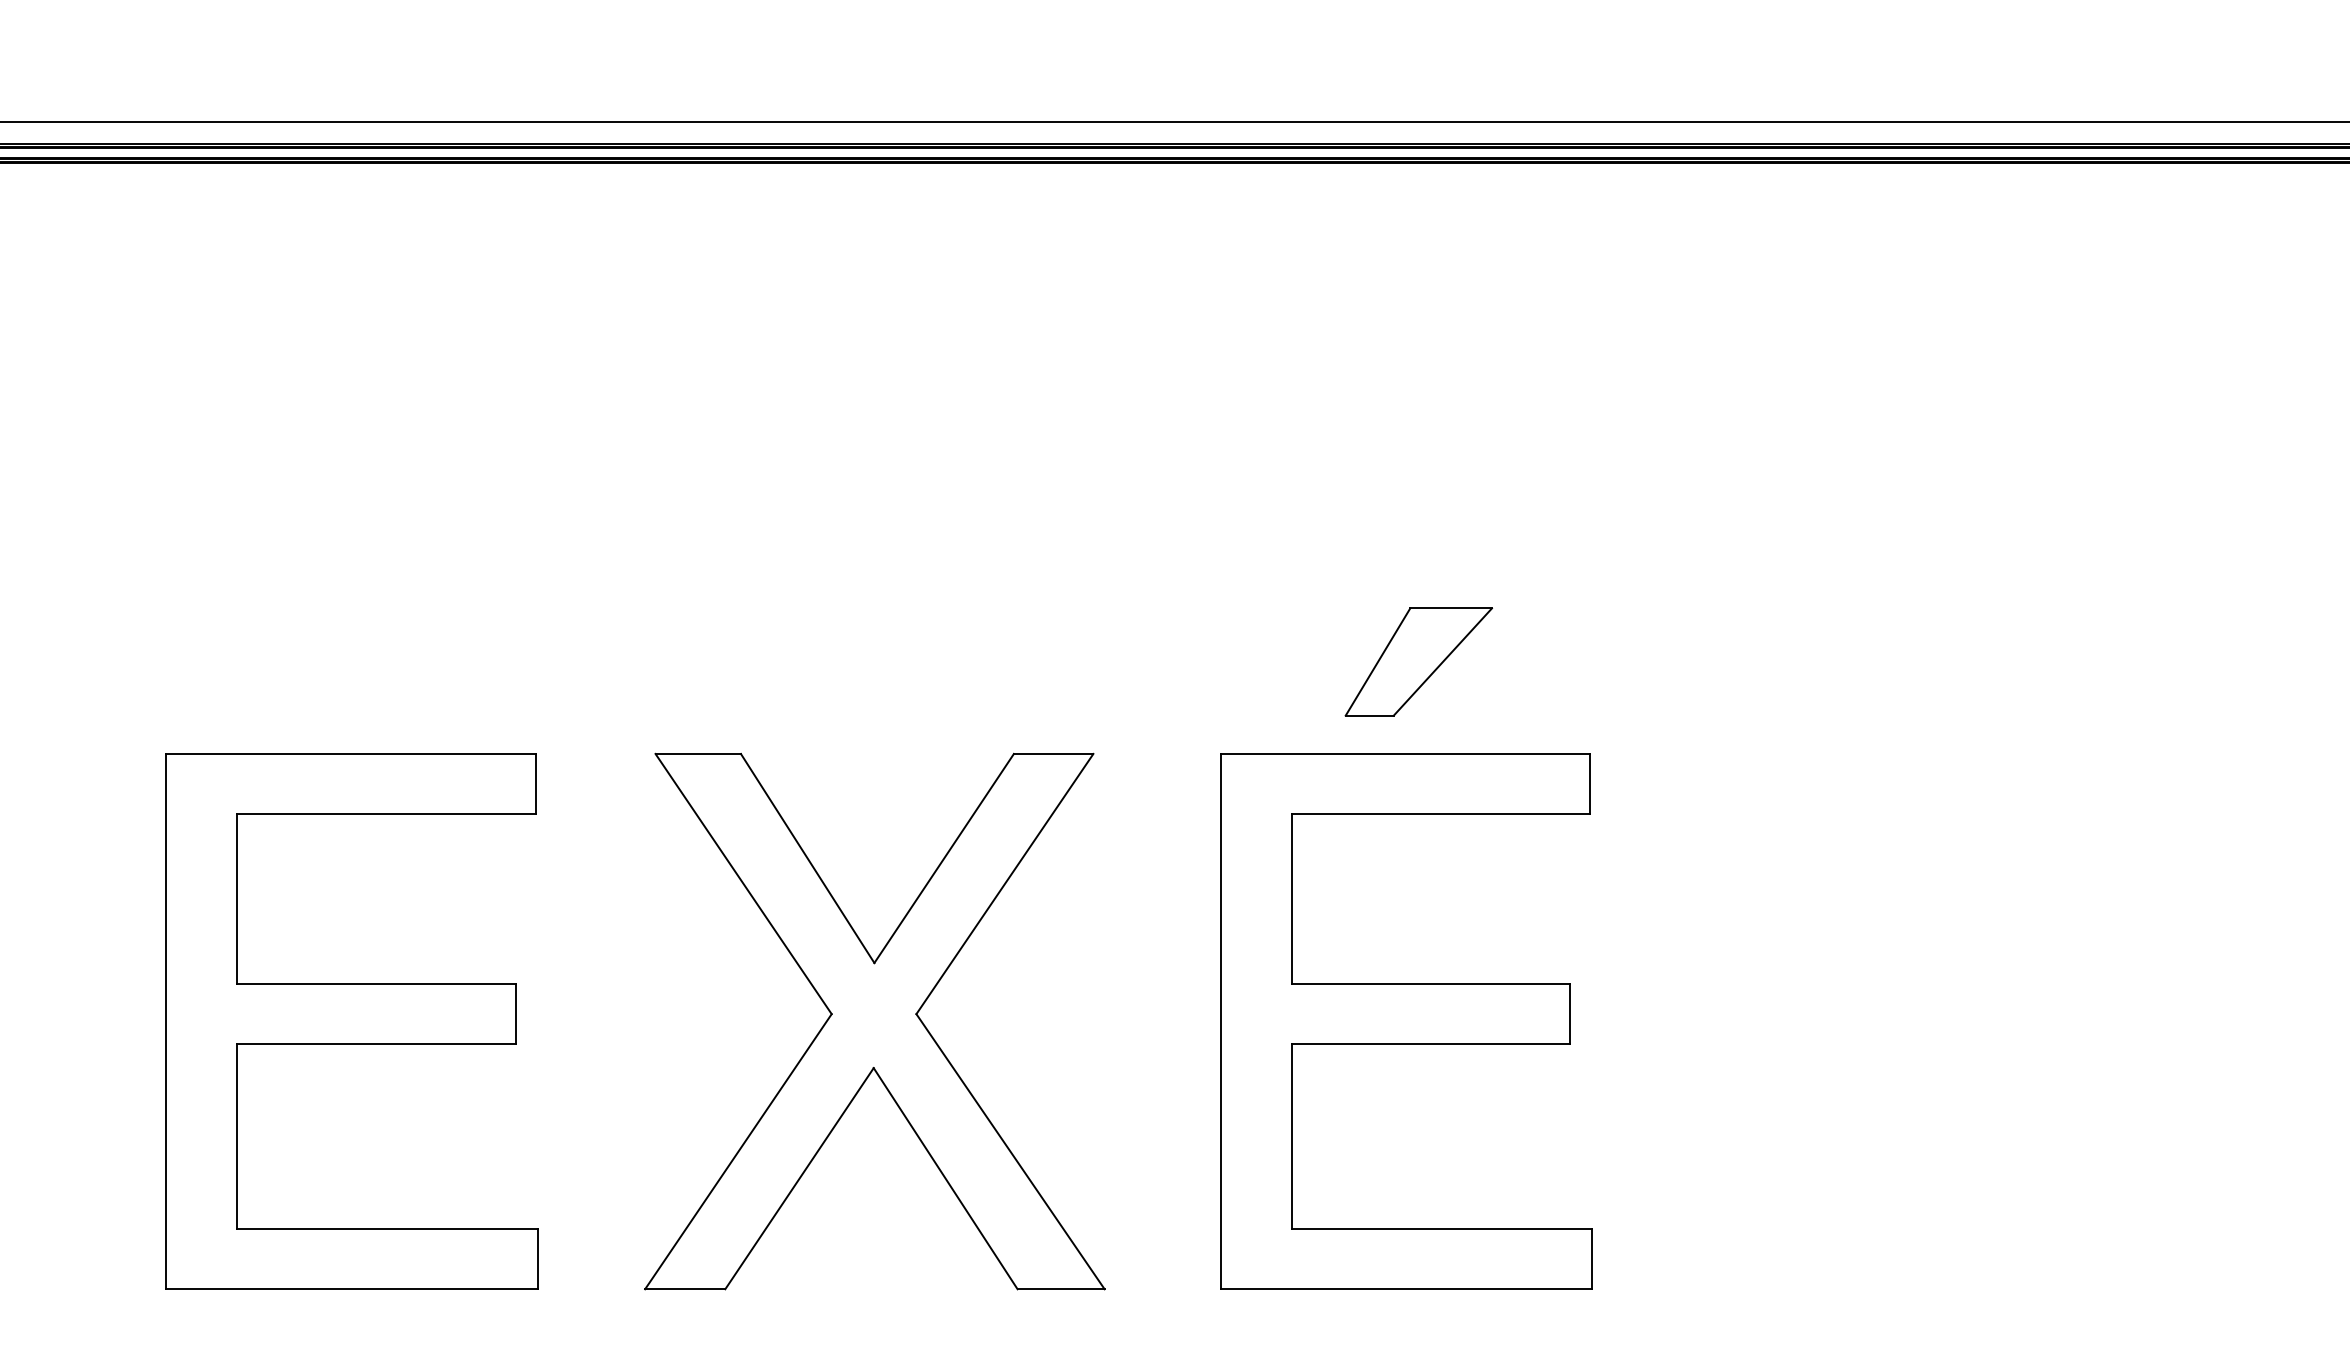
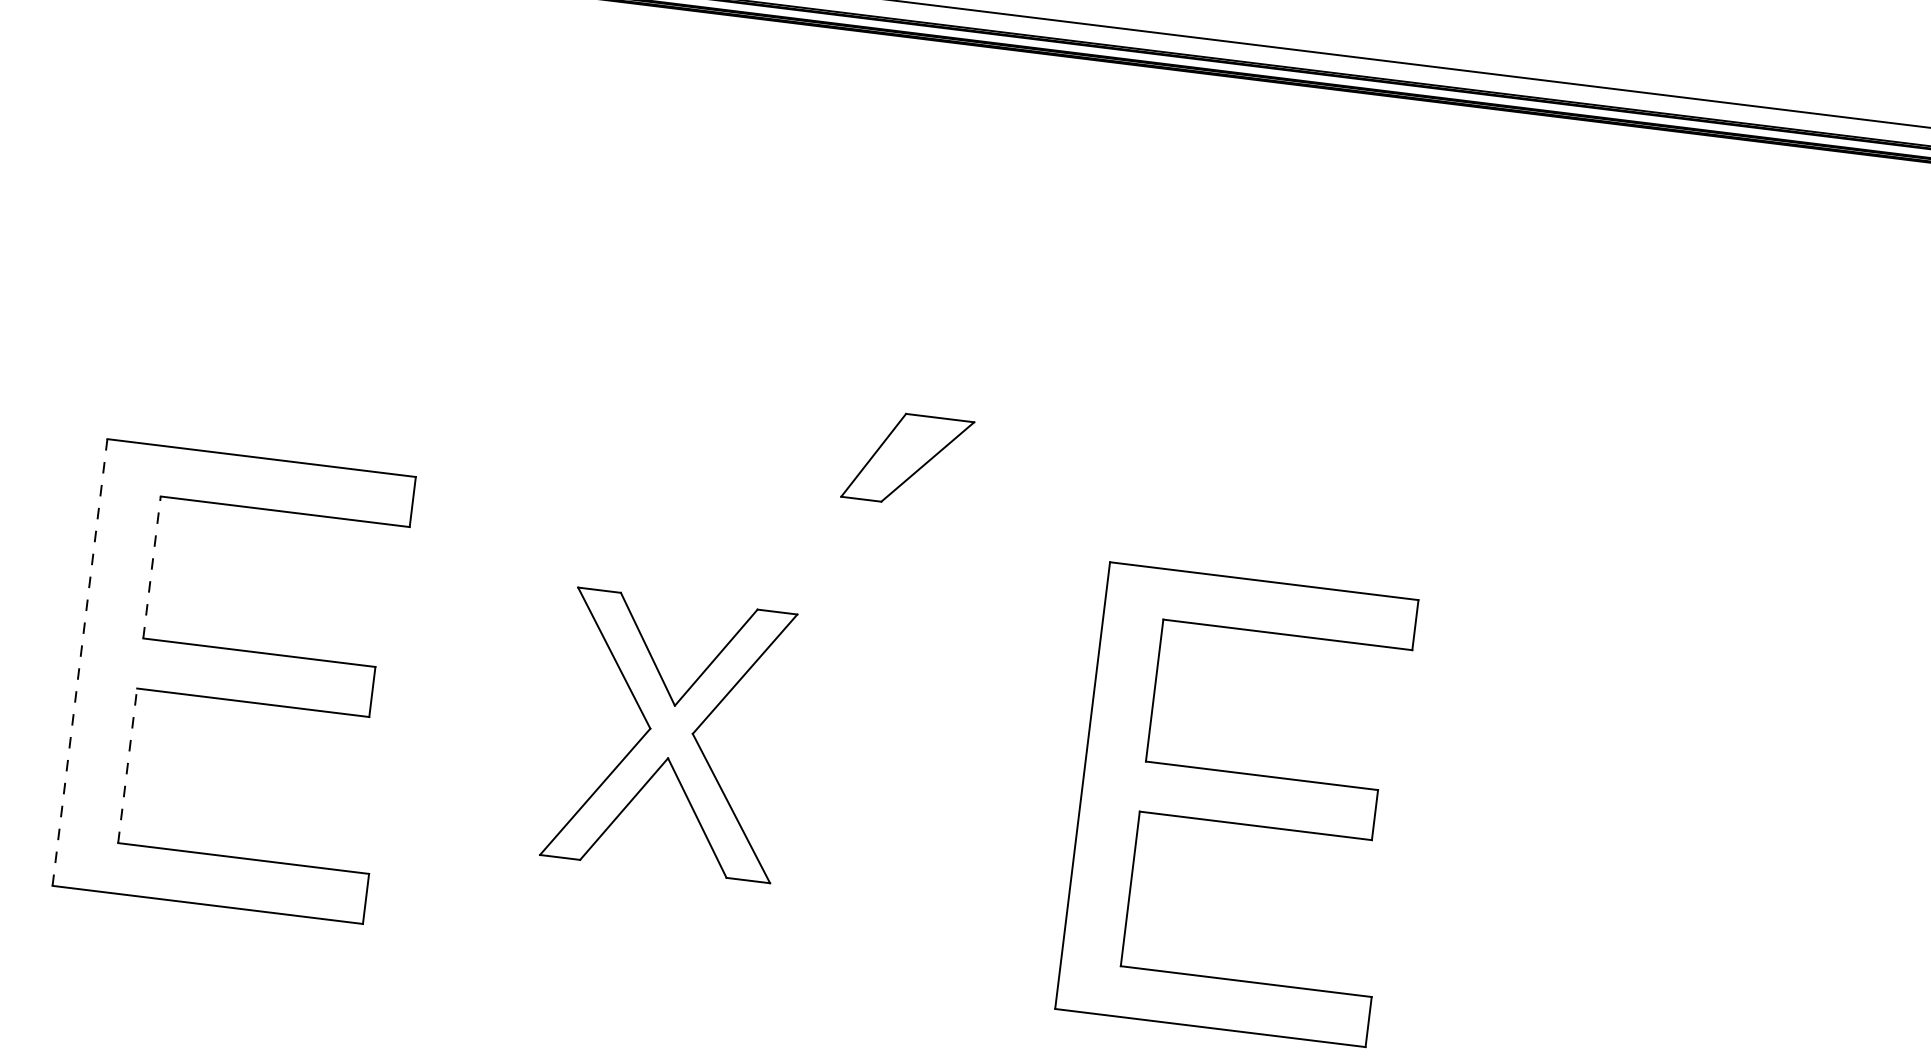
part: (1418, 661) -> (907, 459), moved
line: (237, 898) -> (152, 567), solid -> dashed
line: (166, 1021) -> (80, 662), solid -> dashed
part: (874, 1021) -> (671, 734), size x0.6
part: (1406, 1021) -> (1237, 804), moved
line: (237, 1136) -> (127, 765), solid -> dashed

